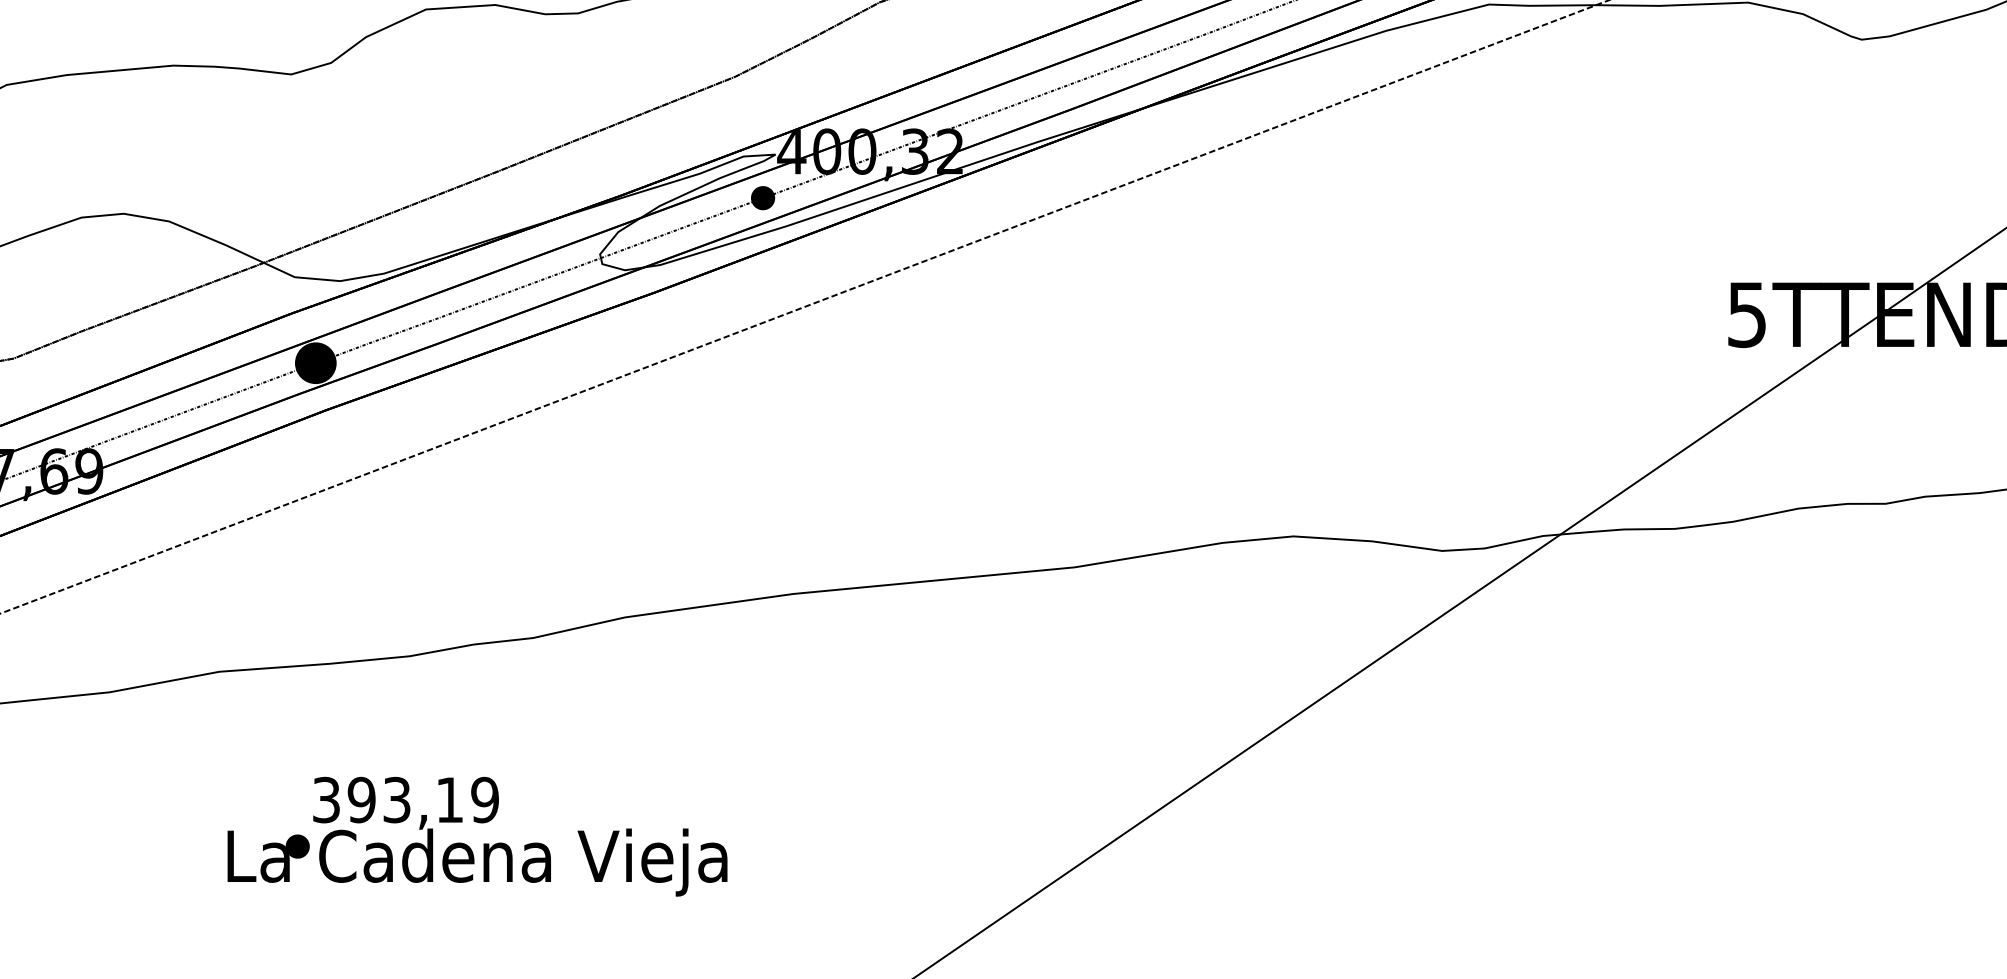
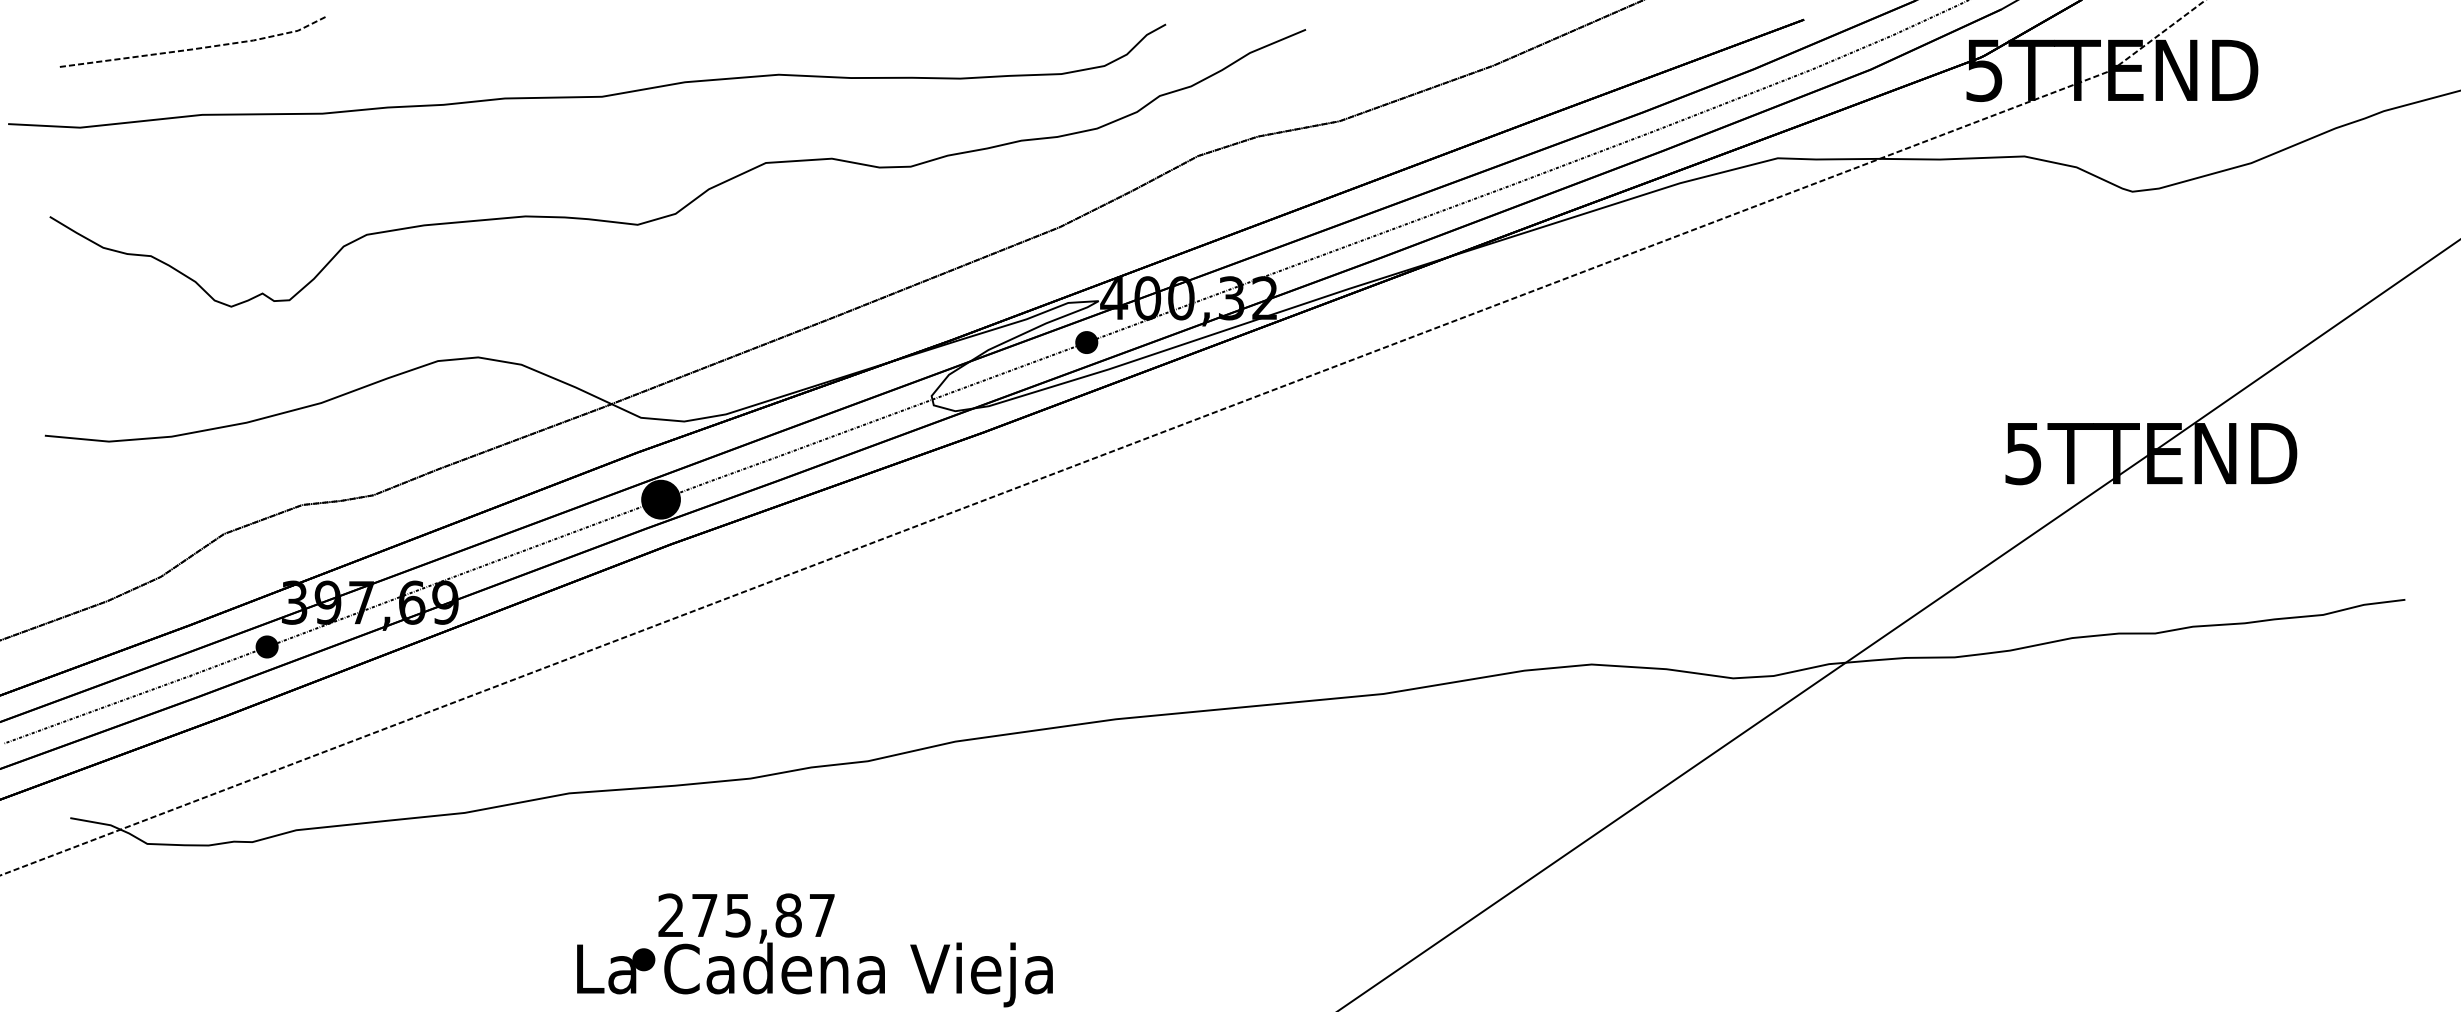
text: (405, 800) -> (746, 915), 393,19 -> 275,87

